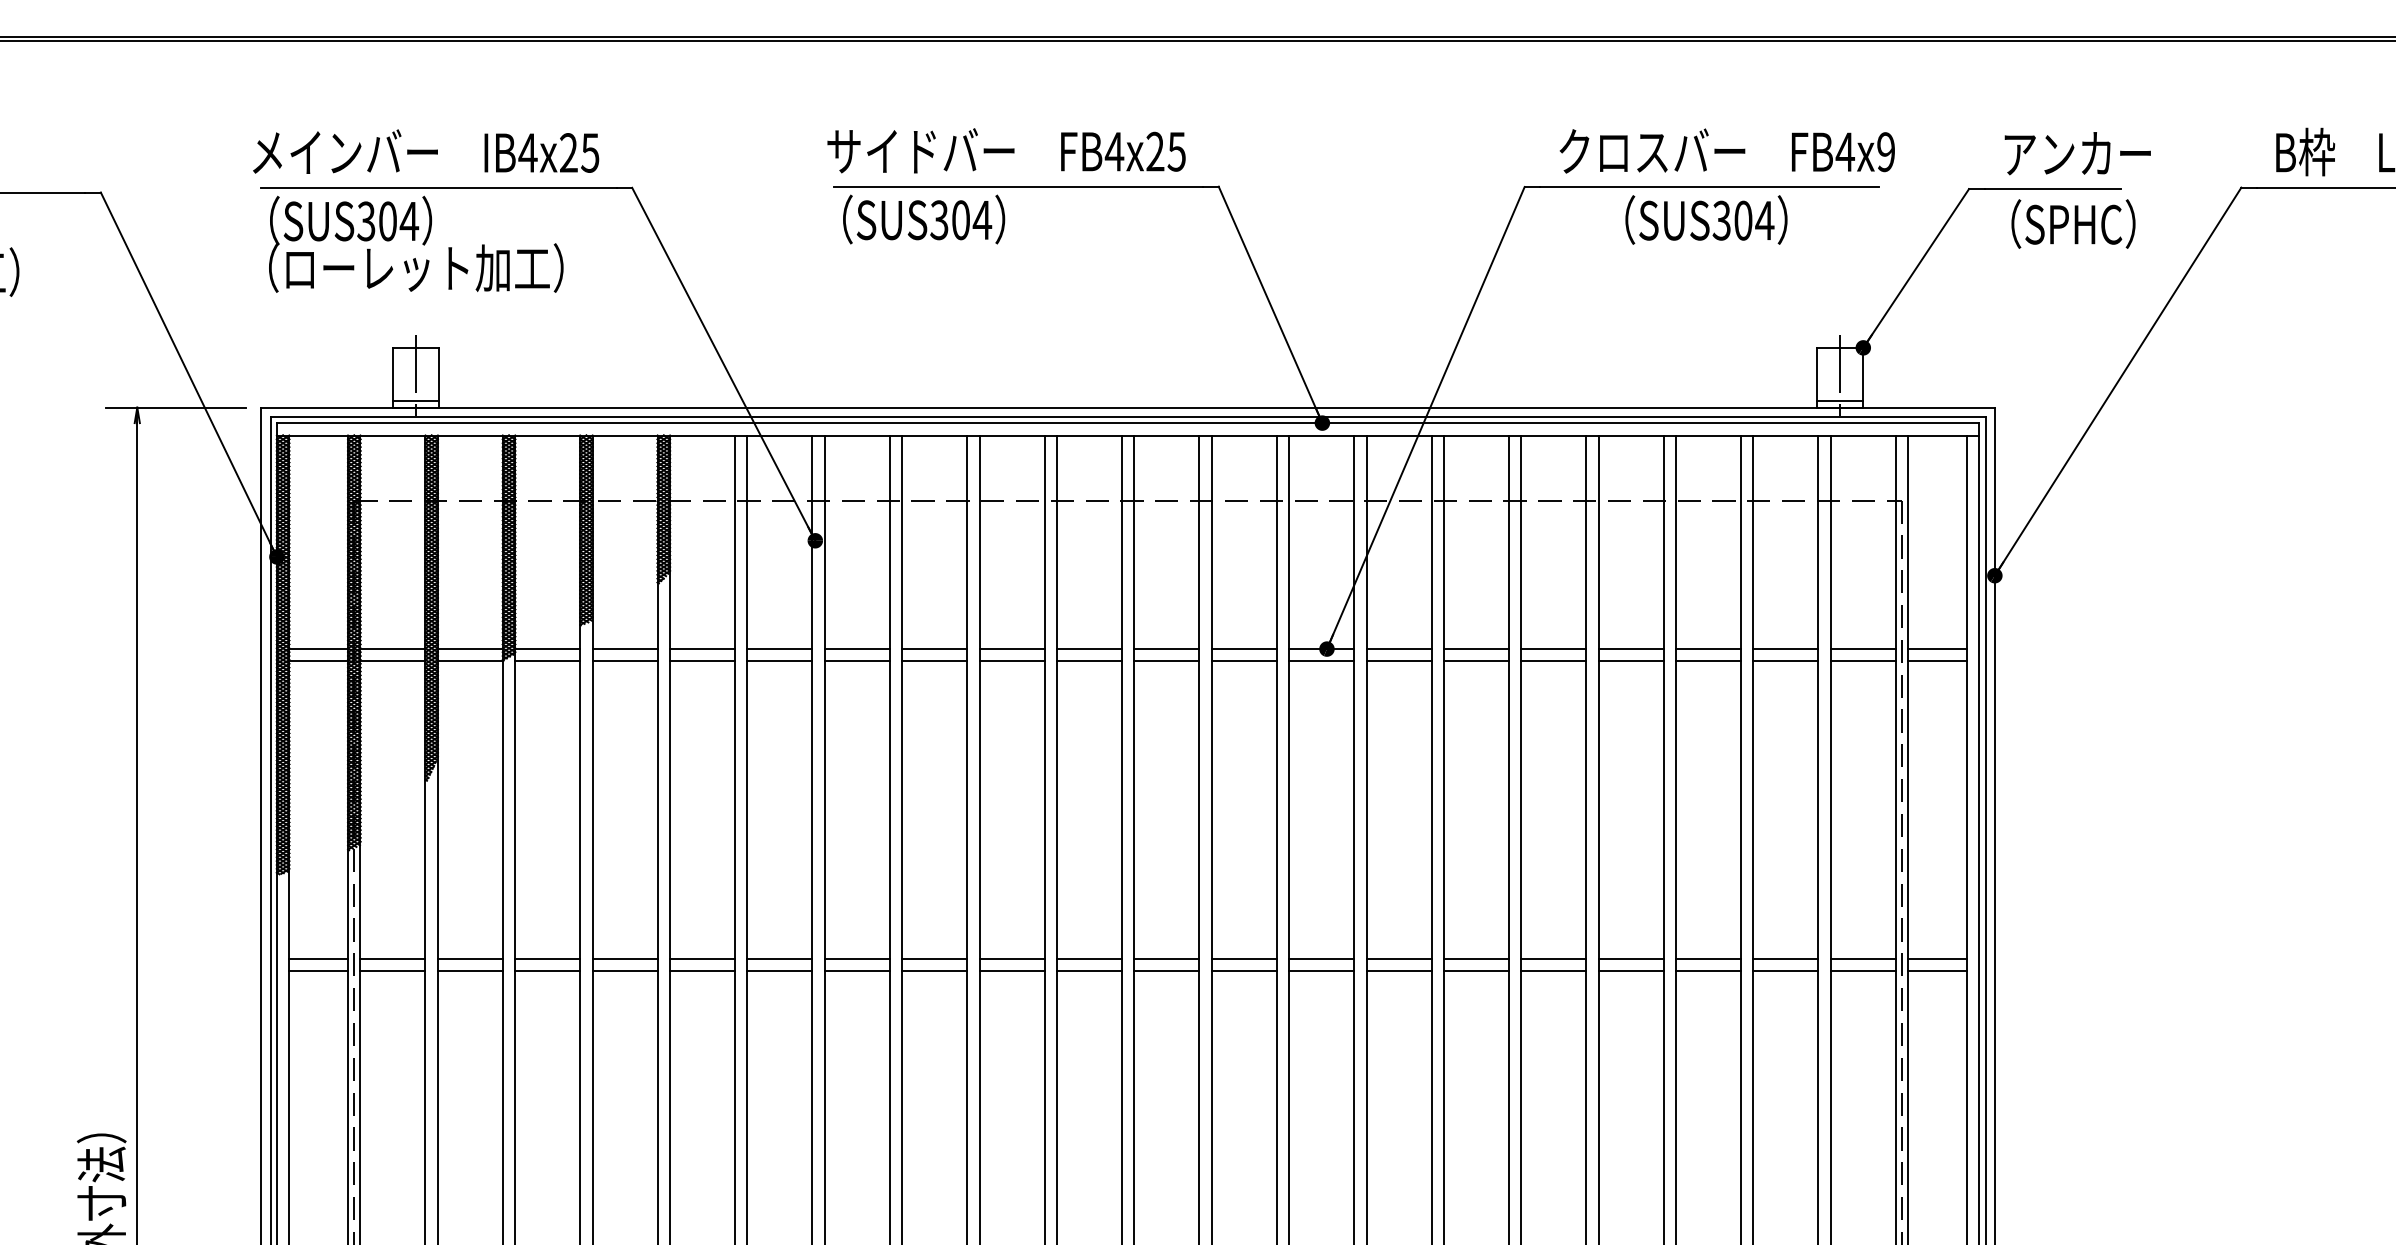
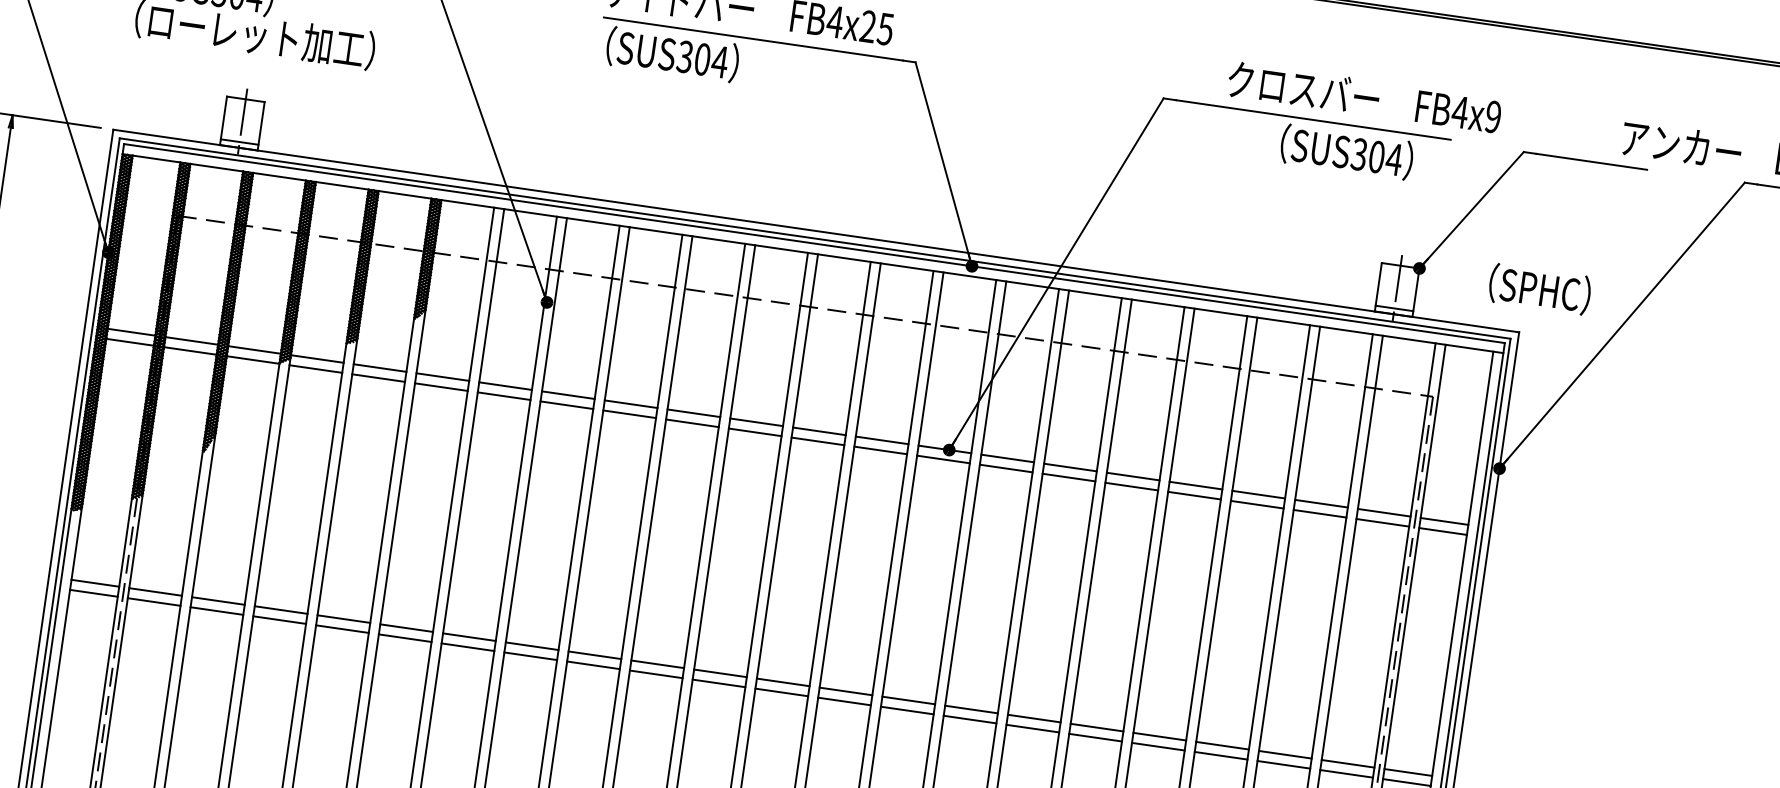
text: (1726, 150) -> (1364, 97), moved
text: (2077, 153) -> (1681, 145), moved
text: (1706, 219) -> (1347, 151), moved
text: (2073, 223) -> (1540, 288), moved

